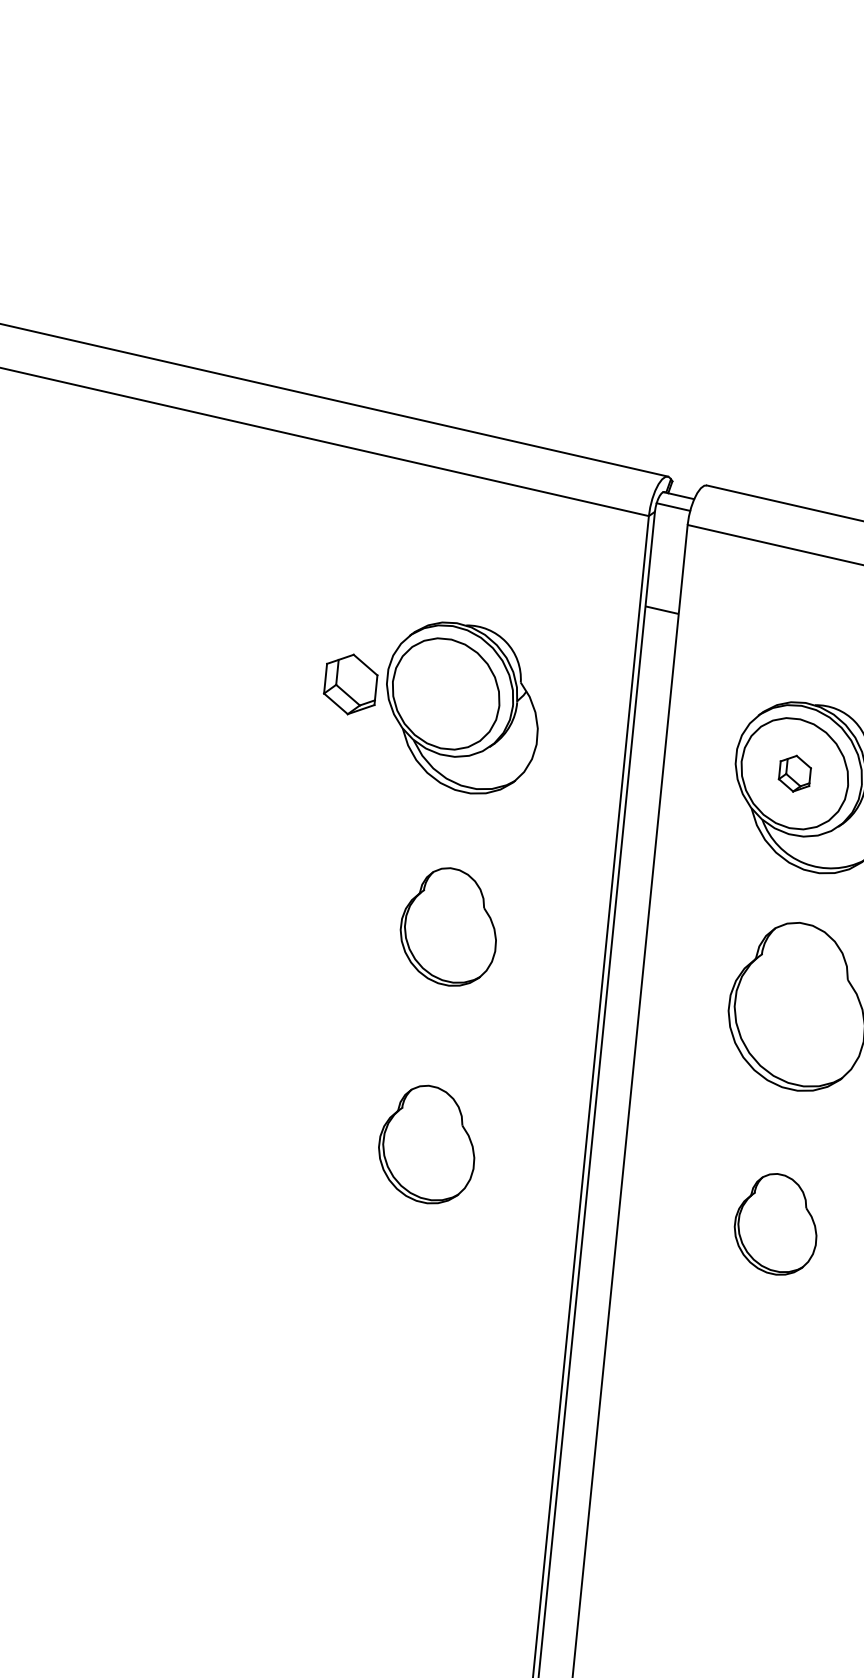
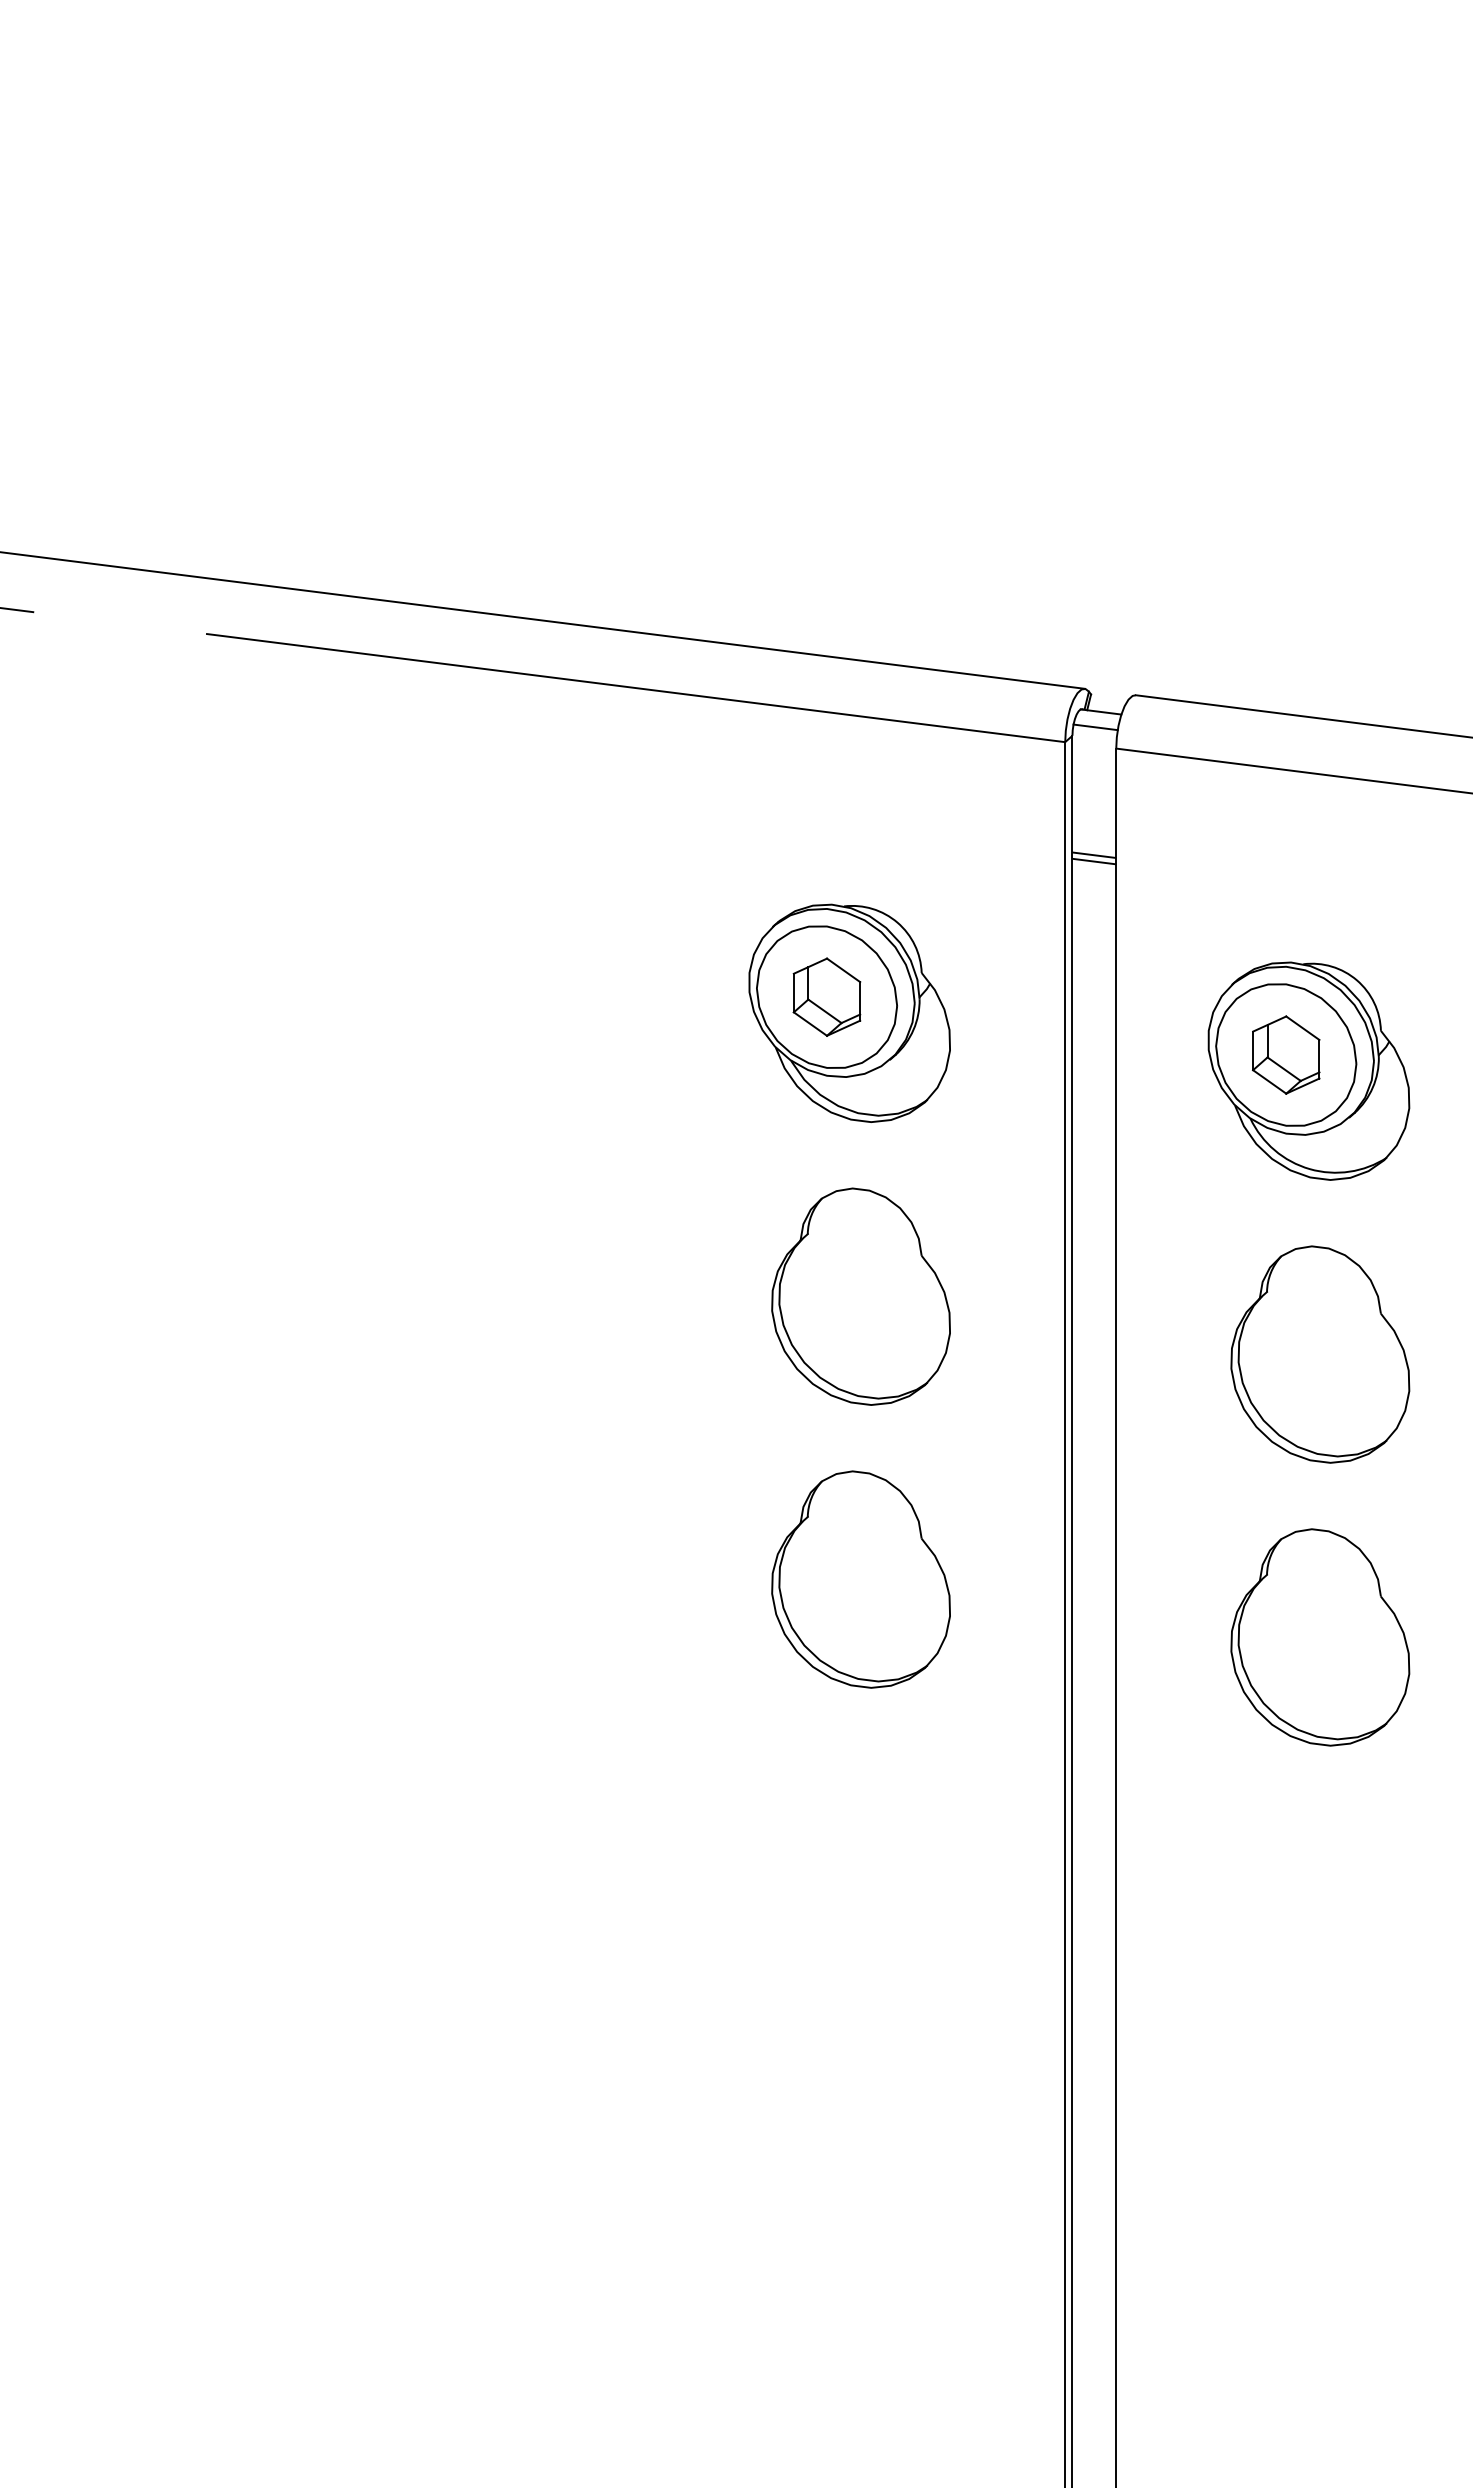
line: (662, 605) -> (1094, 855), added
part: (350, 683) -> (826, 996), moved
part: (795, 773) -> (1286, 1054), size x1.67
part: (448, 926) -> (860, 1296), size x1.43
part: (427, 1144) -> (860, 1579), size x1.43
part: (776, 1224) -> (1320, 1637), size x1.67

